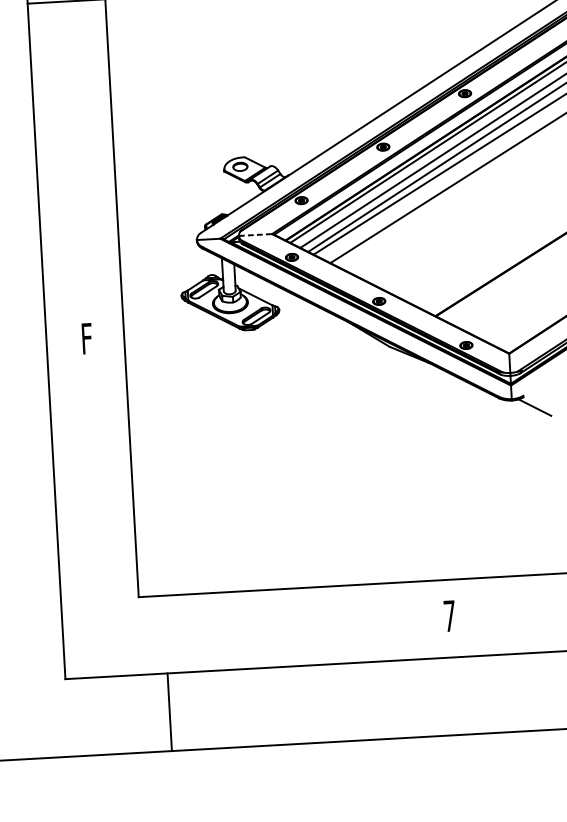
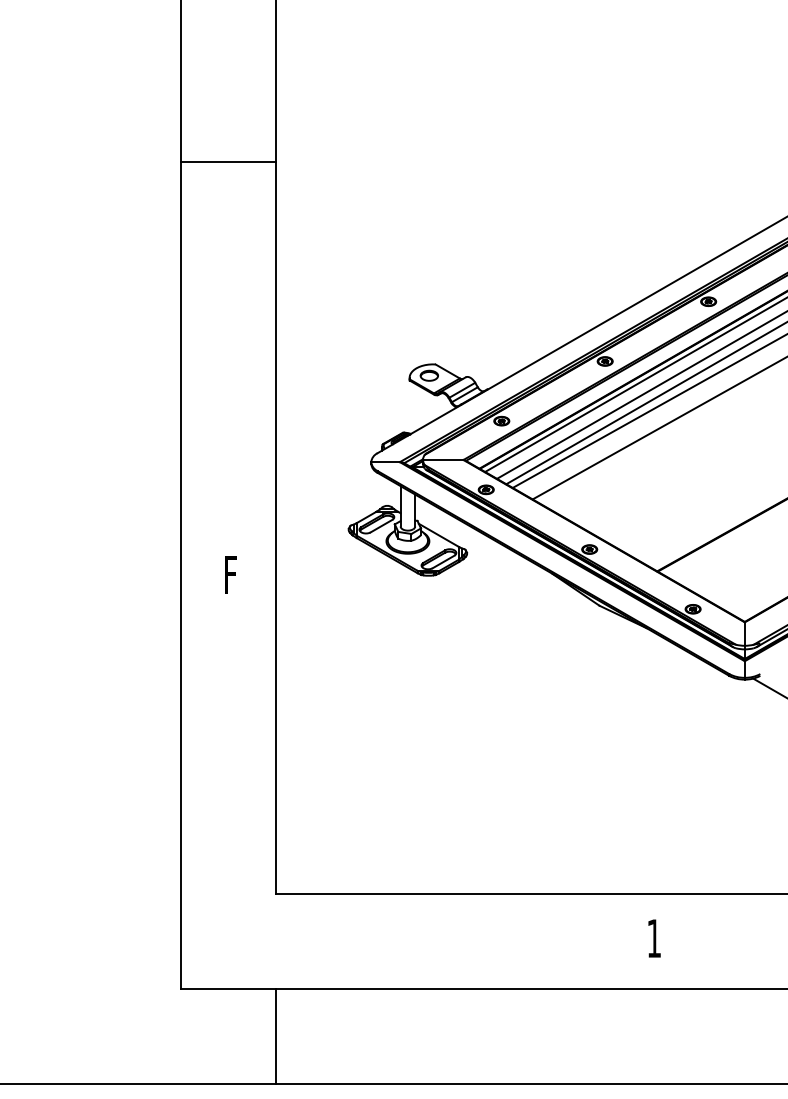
line: (255, 234) -> (443, 459), dashed -> solid
text: (449, 616) -> (653, 938), 7 -> 1
line: (169, 712) -> (275, 1036), moved

